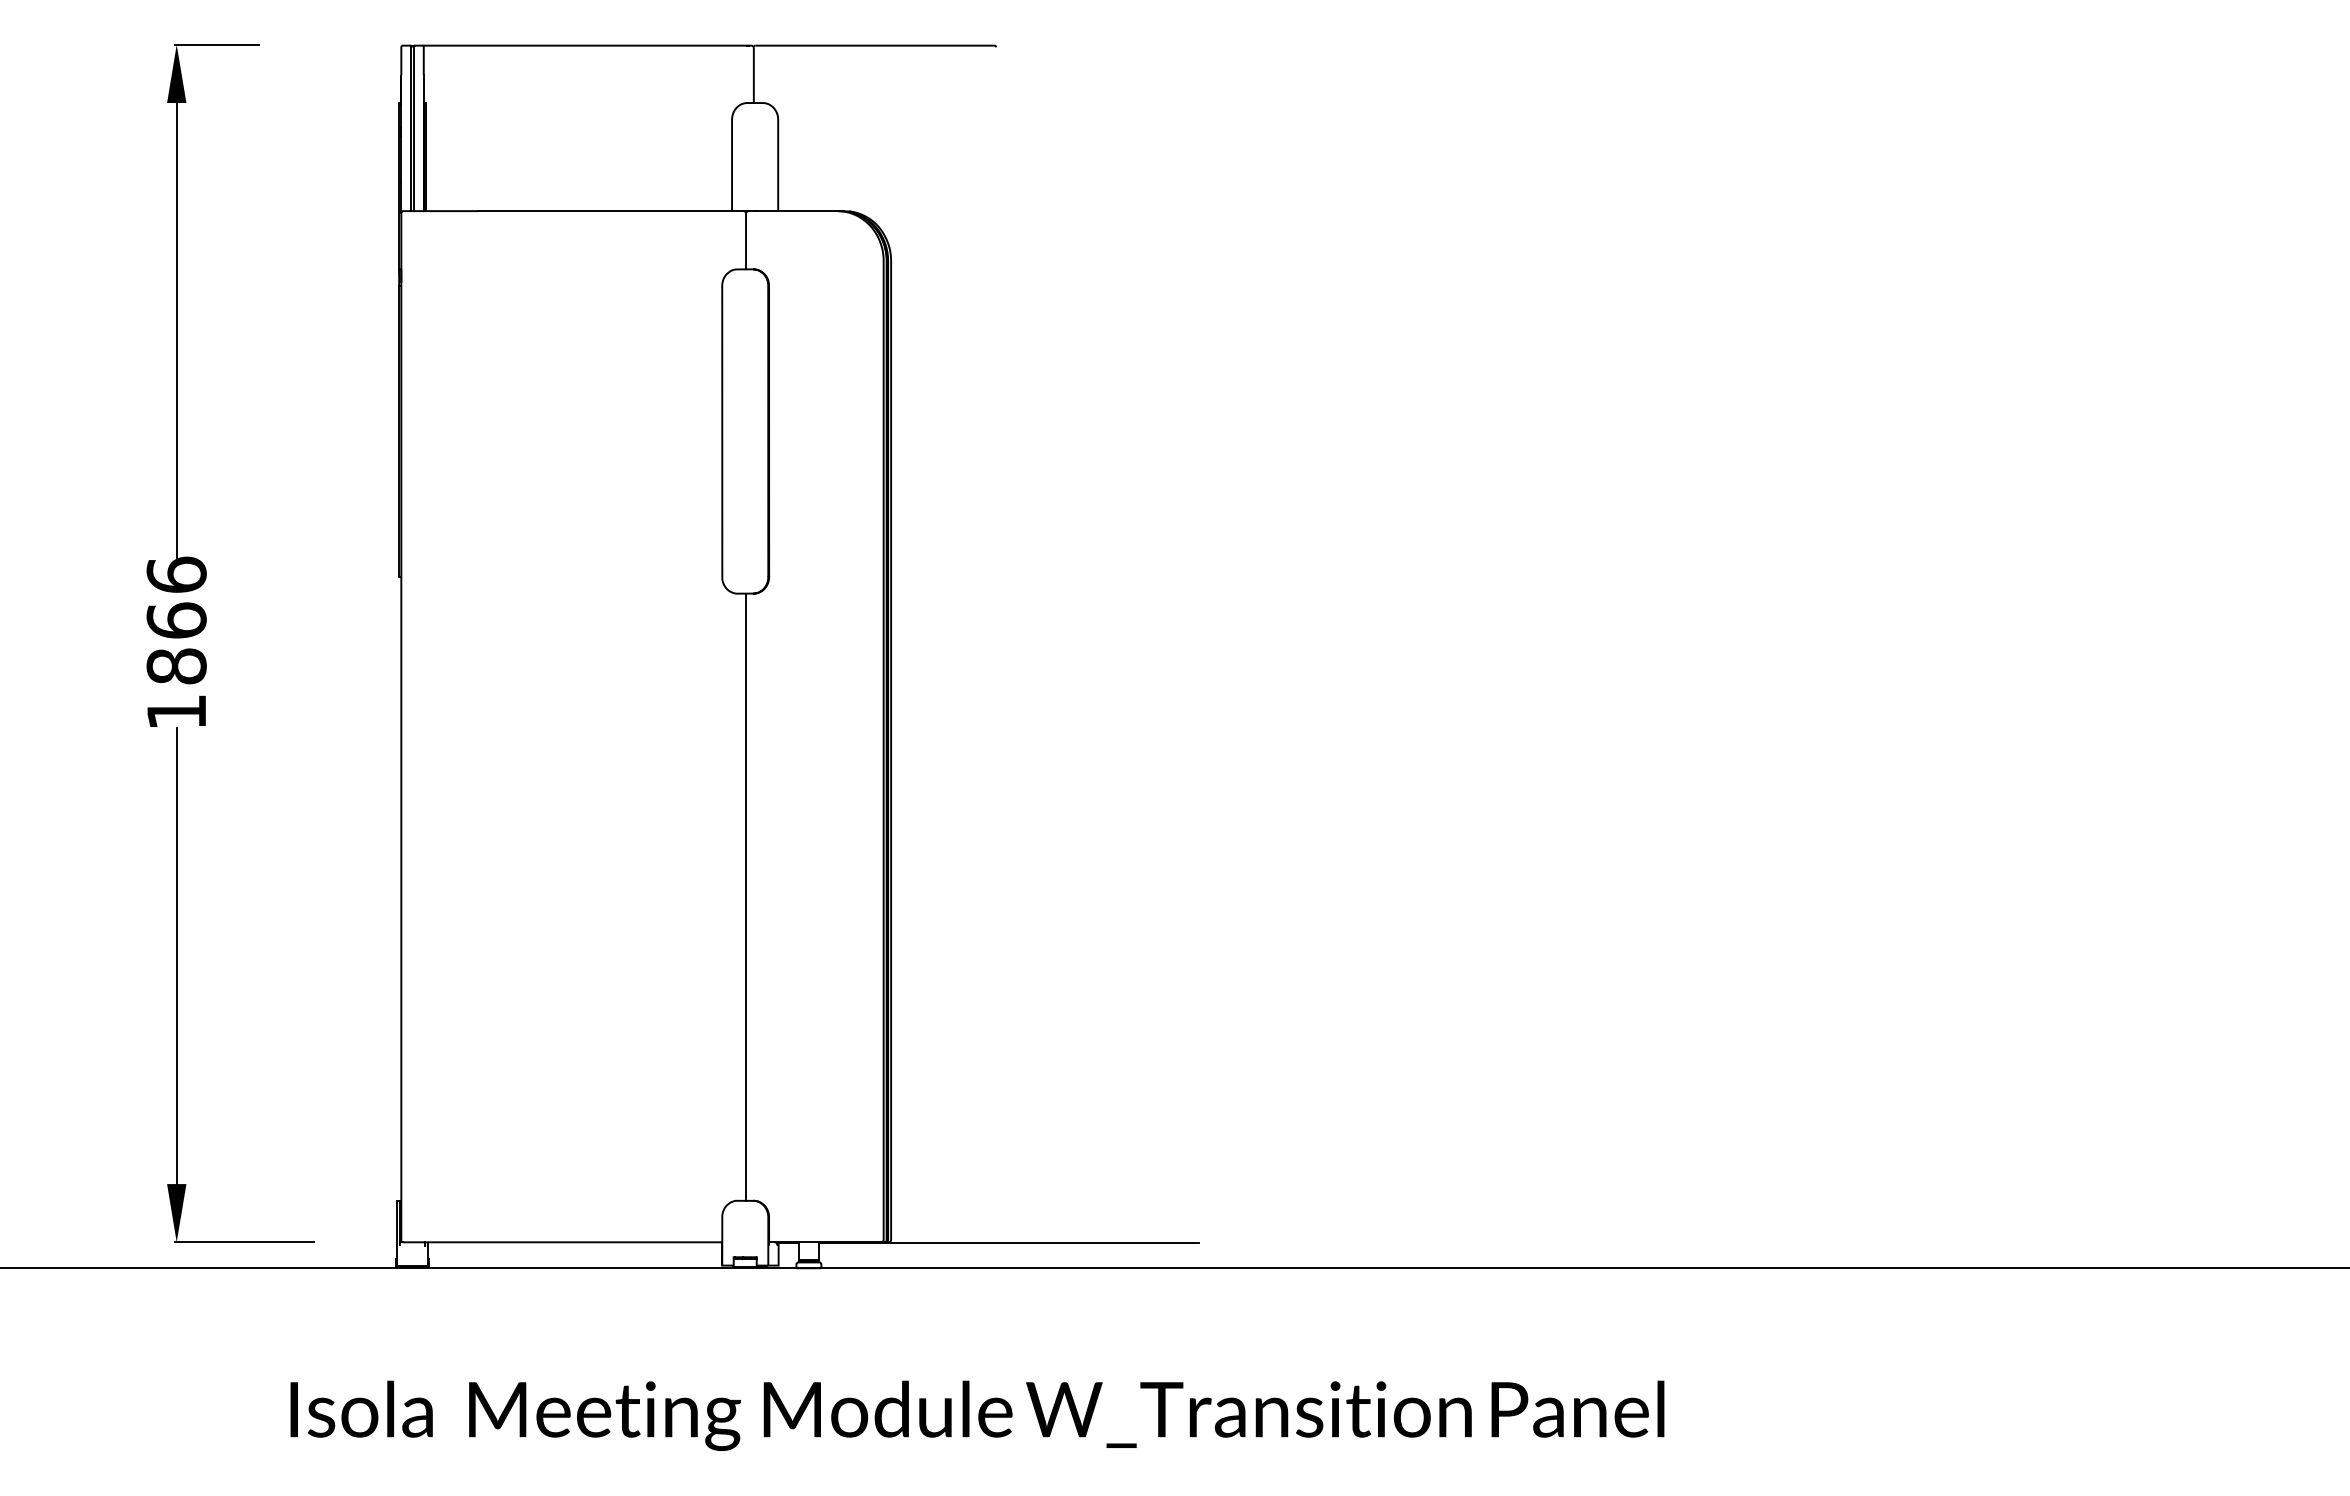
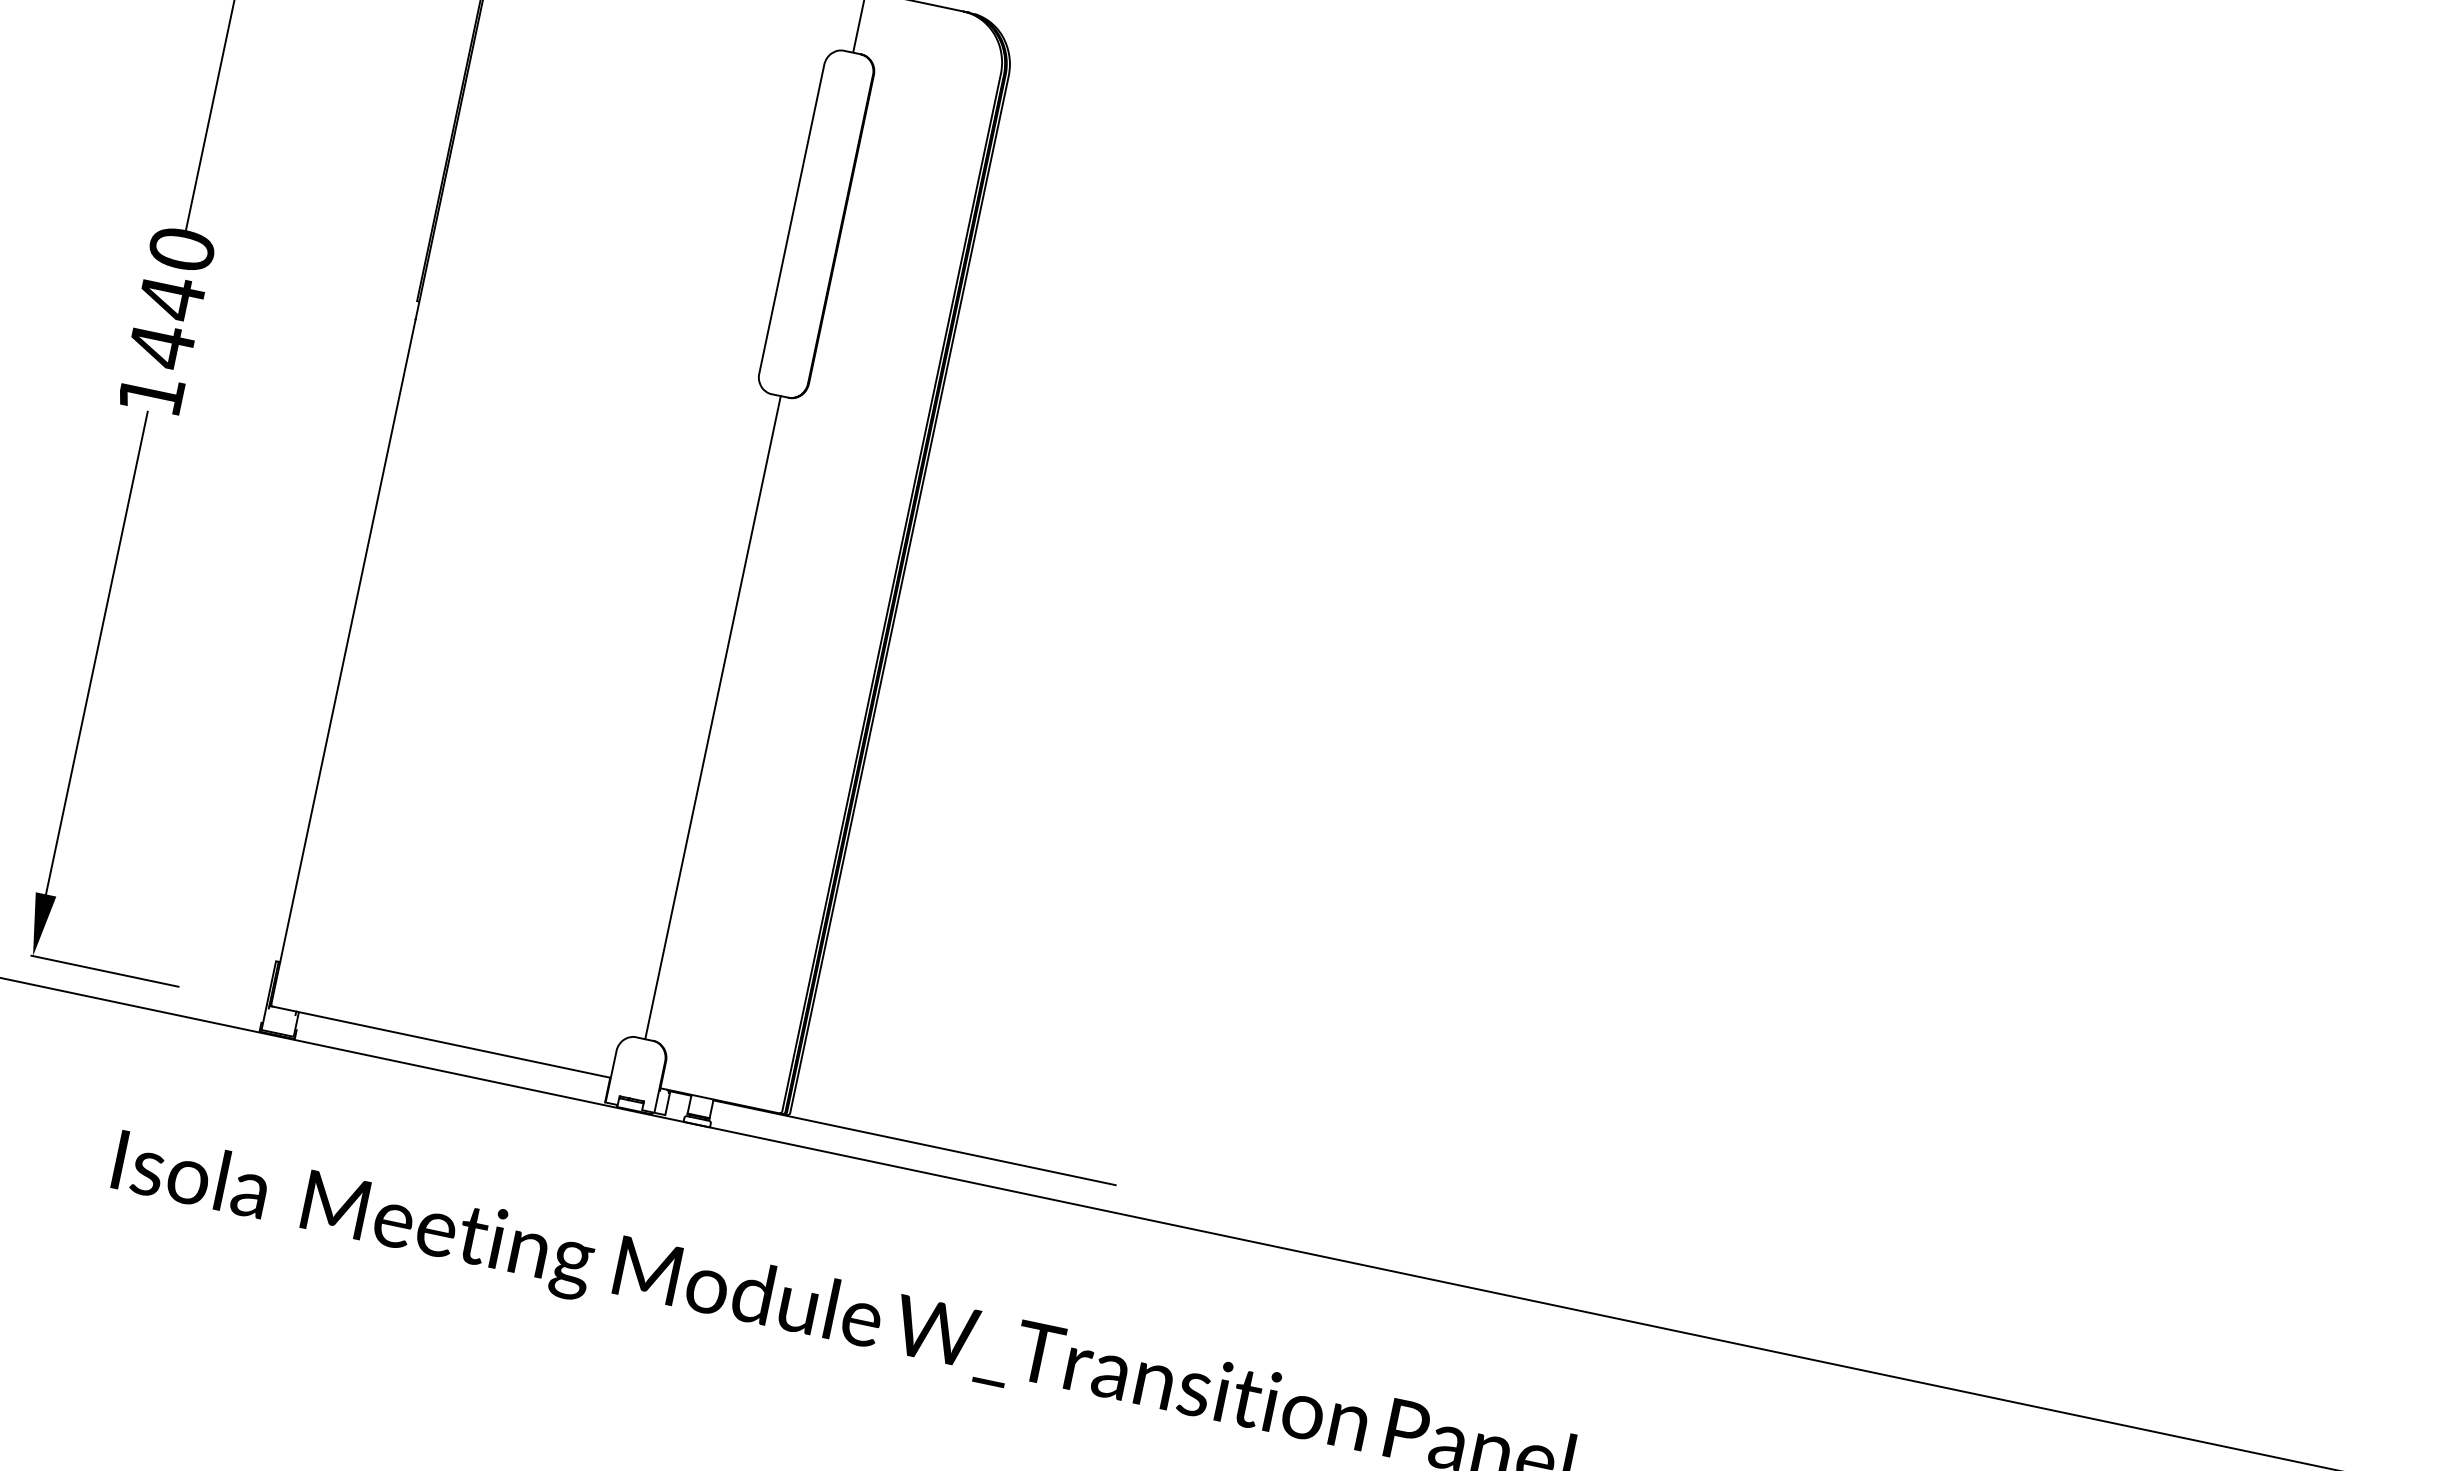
text: (176, 620) -> (171, 297), 1866 -> 1440

